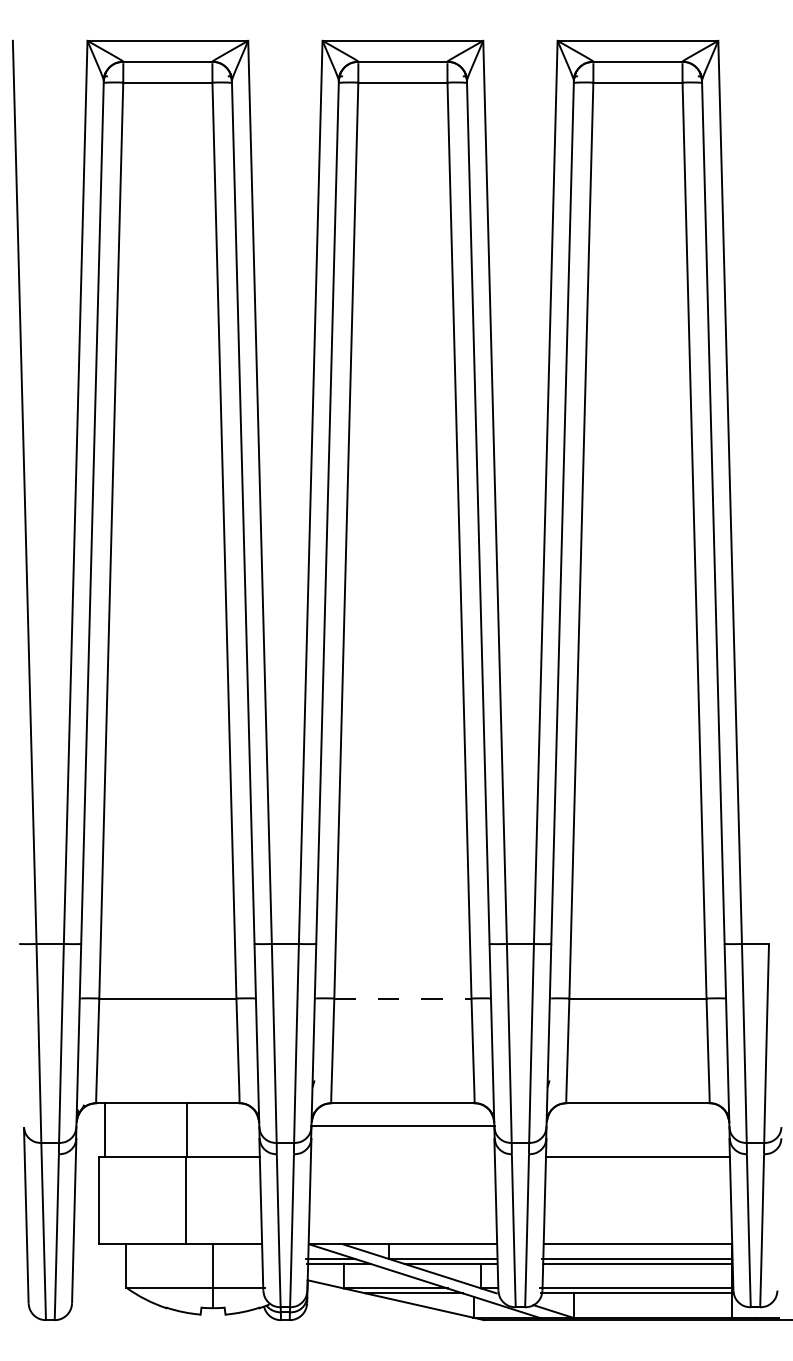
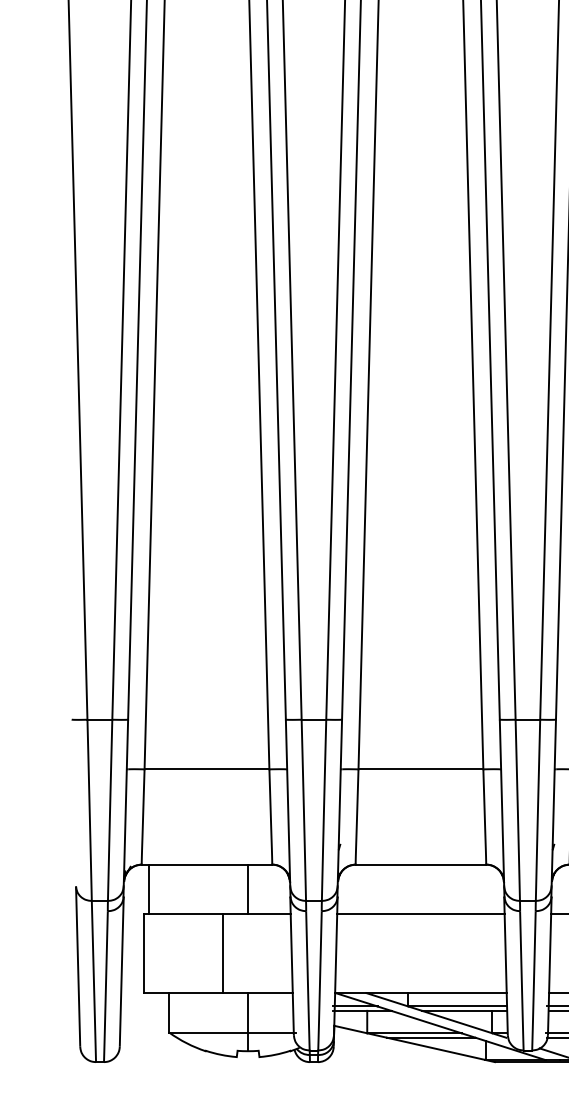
line: (402, 998) -> (420, 769), dashed -> solid
line: (402, 1126) -> (420, 914), moved
line: (187, 1130) -> (248, 889), moved

